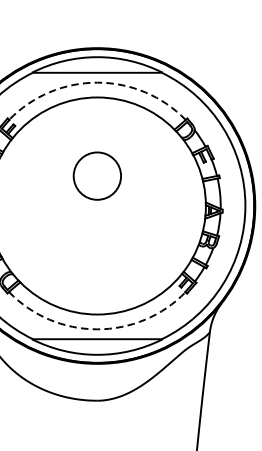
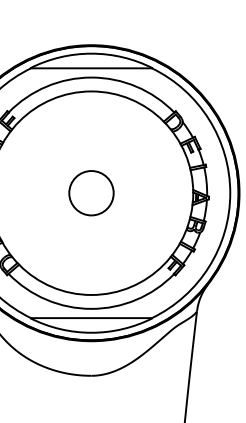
arc: (97, 82) -> (91, 77), dashed -> solid
circle: (97, 176) -> (91, 193), moved
arc: (97, 328) -> (91, 308), dashed -> solid

